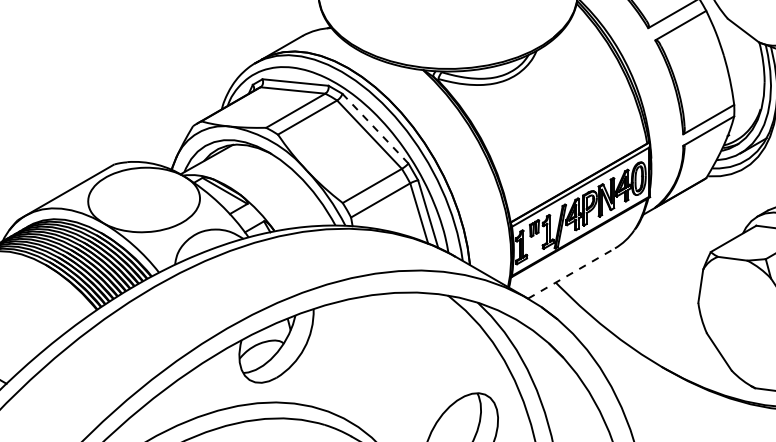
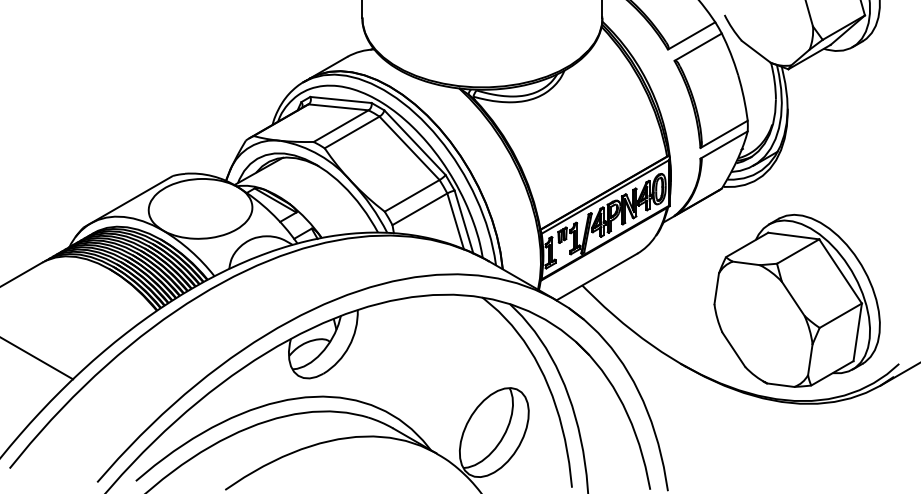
line: (375, 128) -> (415, 142), dashed -> solid
line: (571, 273) -> (596, 277), dashed -> solid

